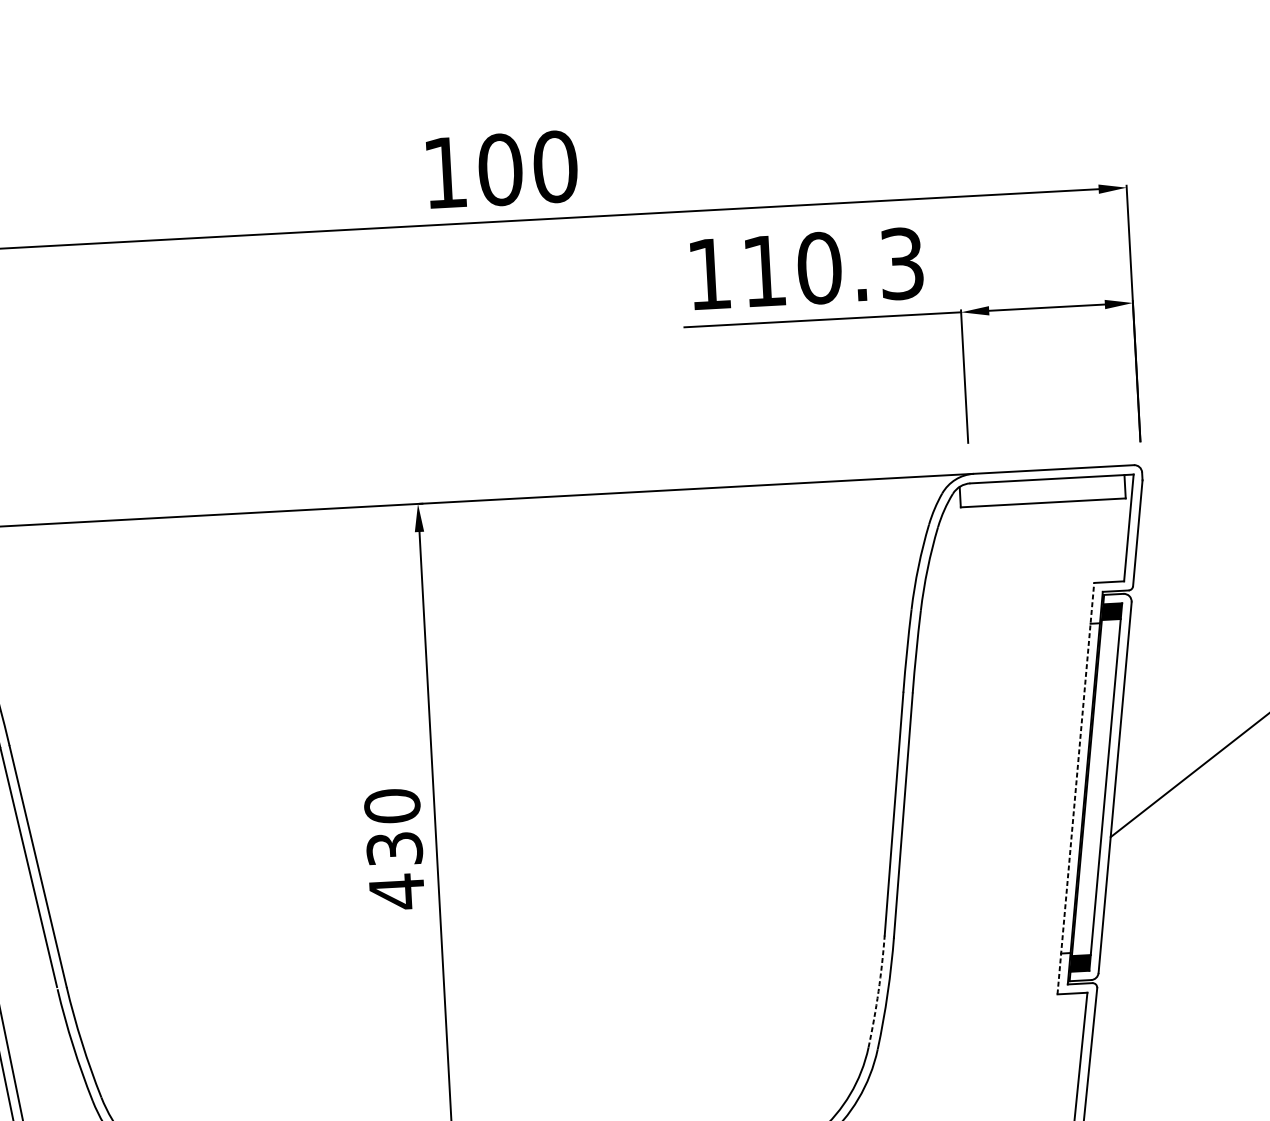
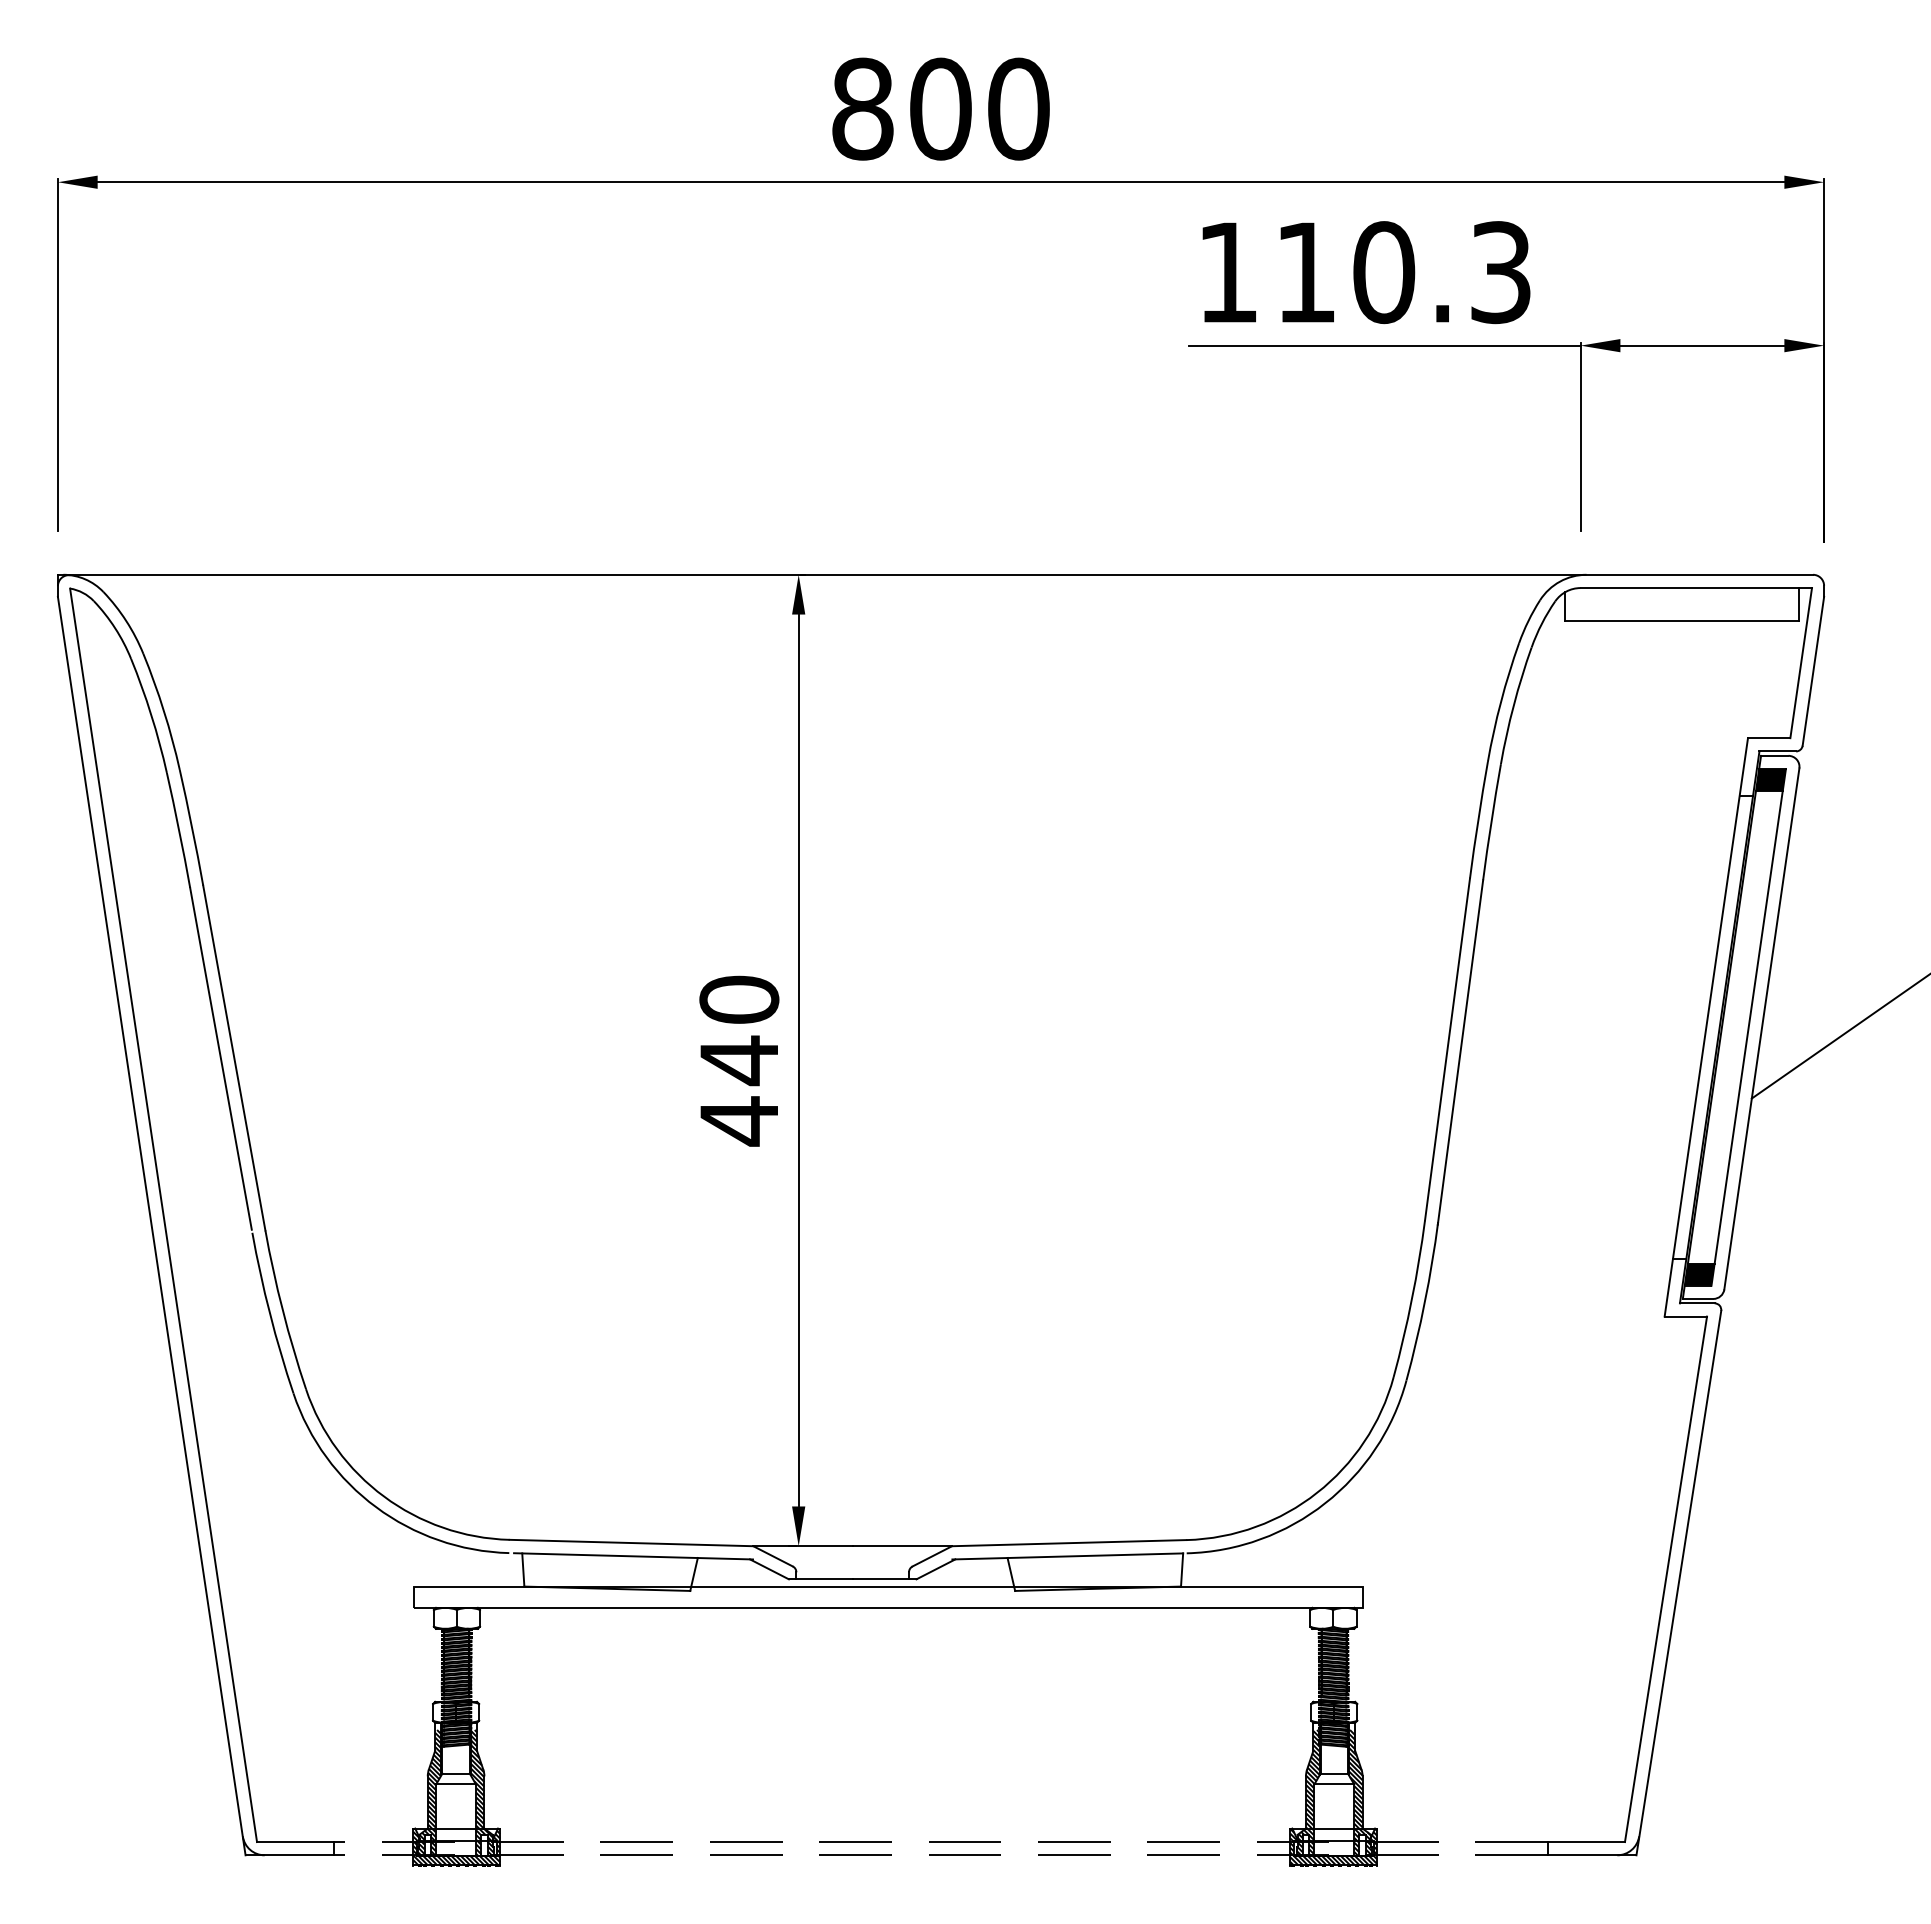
text: (445, 172) -> (862, 108), 100 -> 800
line: (1075, 788) -> (1706, 1026), dashed -> solid
text: (394, 848) -> (739, 1060), 430 -> 440
arc: (878, 991) -> (1411, 1299), dashed -> solid

